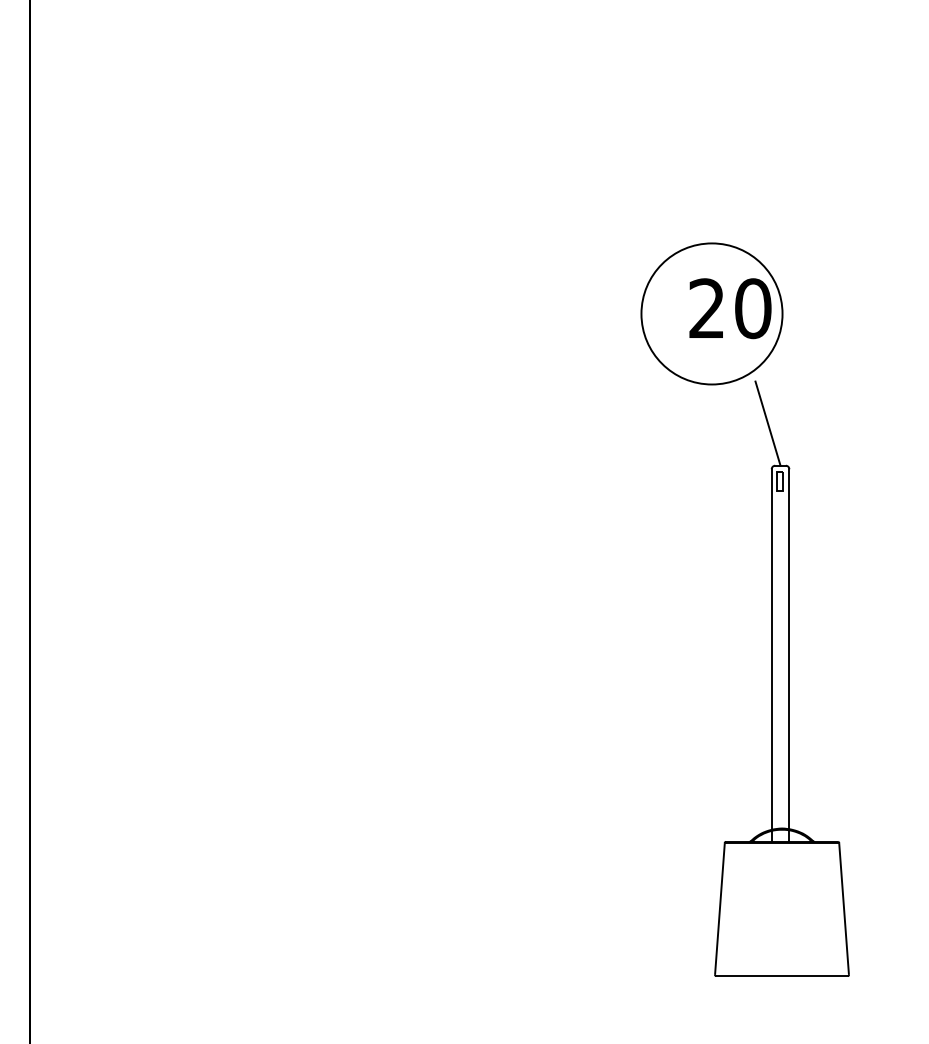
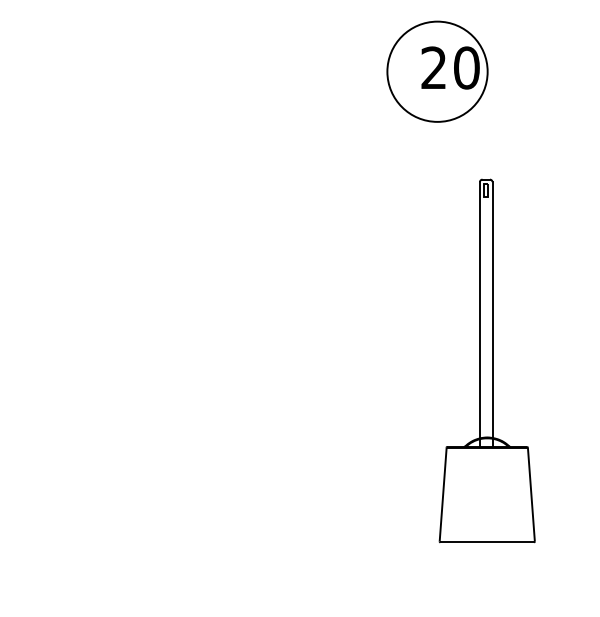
line: (767, 423) -> (476, 149), removed

